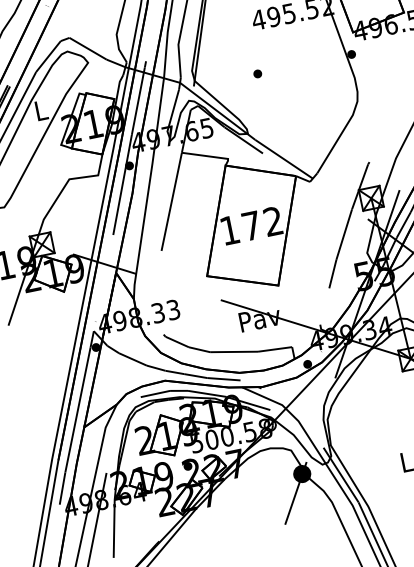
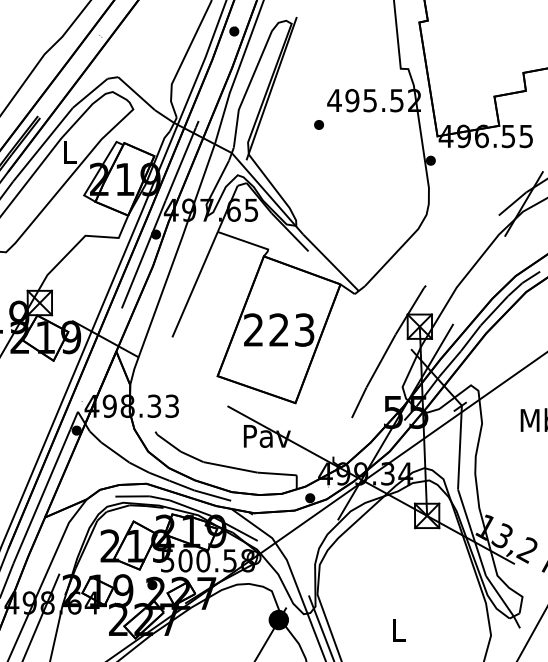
part: (257, 73) -> (318, 124), moved
text: (251, 225) -> (279, 329), 172 -> 223

